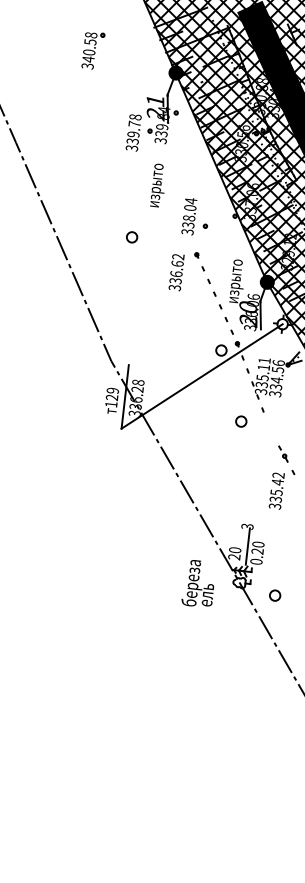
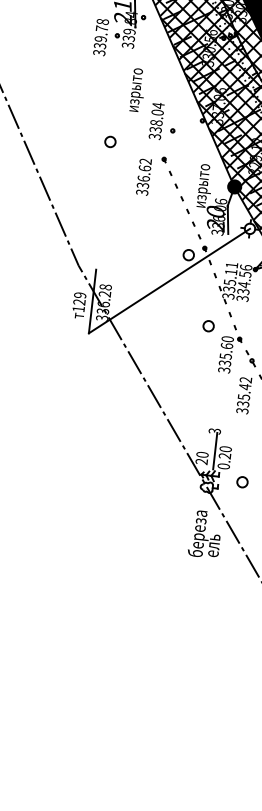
text: (157, 185) -> (136, 90), moved
circle: (132, 237) -> (110, 142), moved
part: (262, 444) -> (229, 349), added
text: (197, 583) -> (203, 534), moved
circle: (275, 595) -> (242, 482), moved

